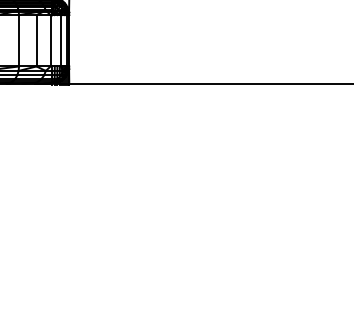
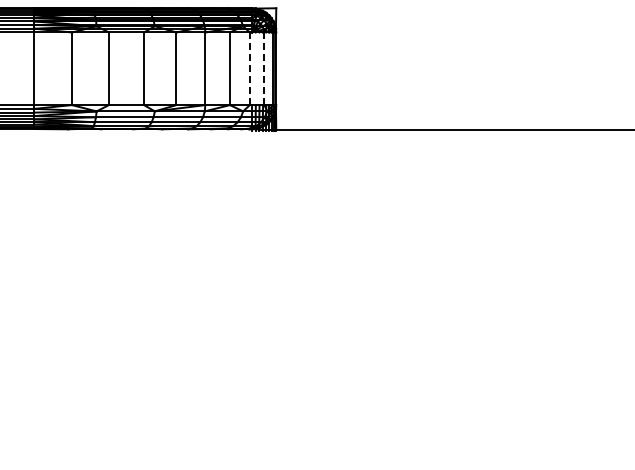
line: (50, 40) -> (249, 68), solid -> dashed
line: (60, 40) -> (264, 68), solid -> dashed

